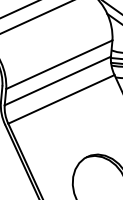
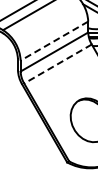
line: (59, 65) -> (54, 41), solid -> dashed
line: (60, 100) -> (57, 64), solid -> dashed

